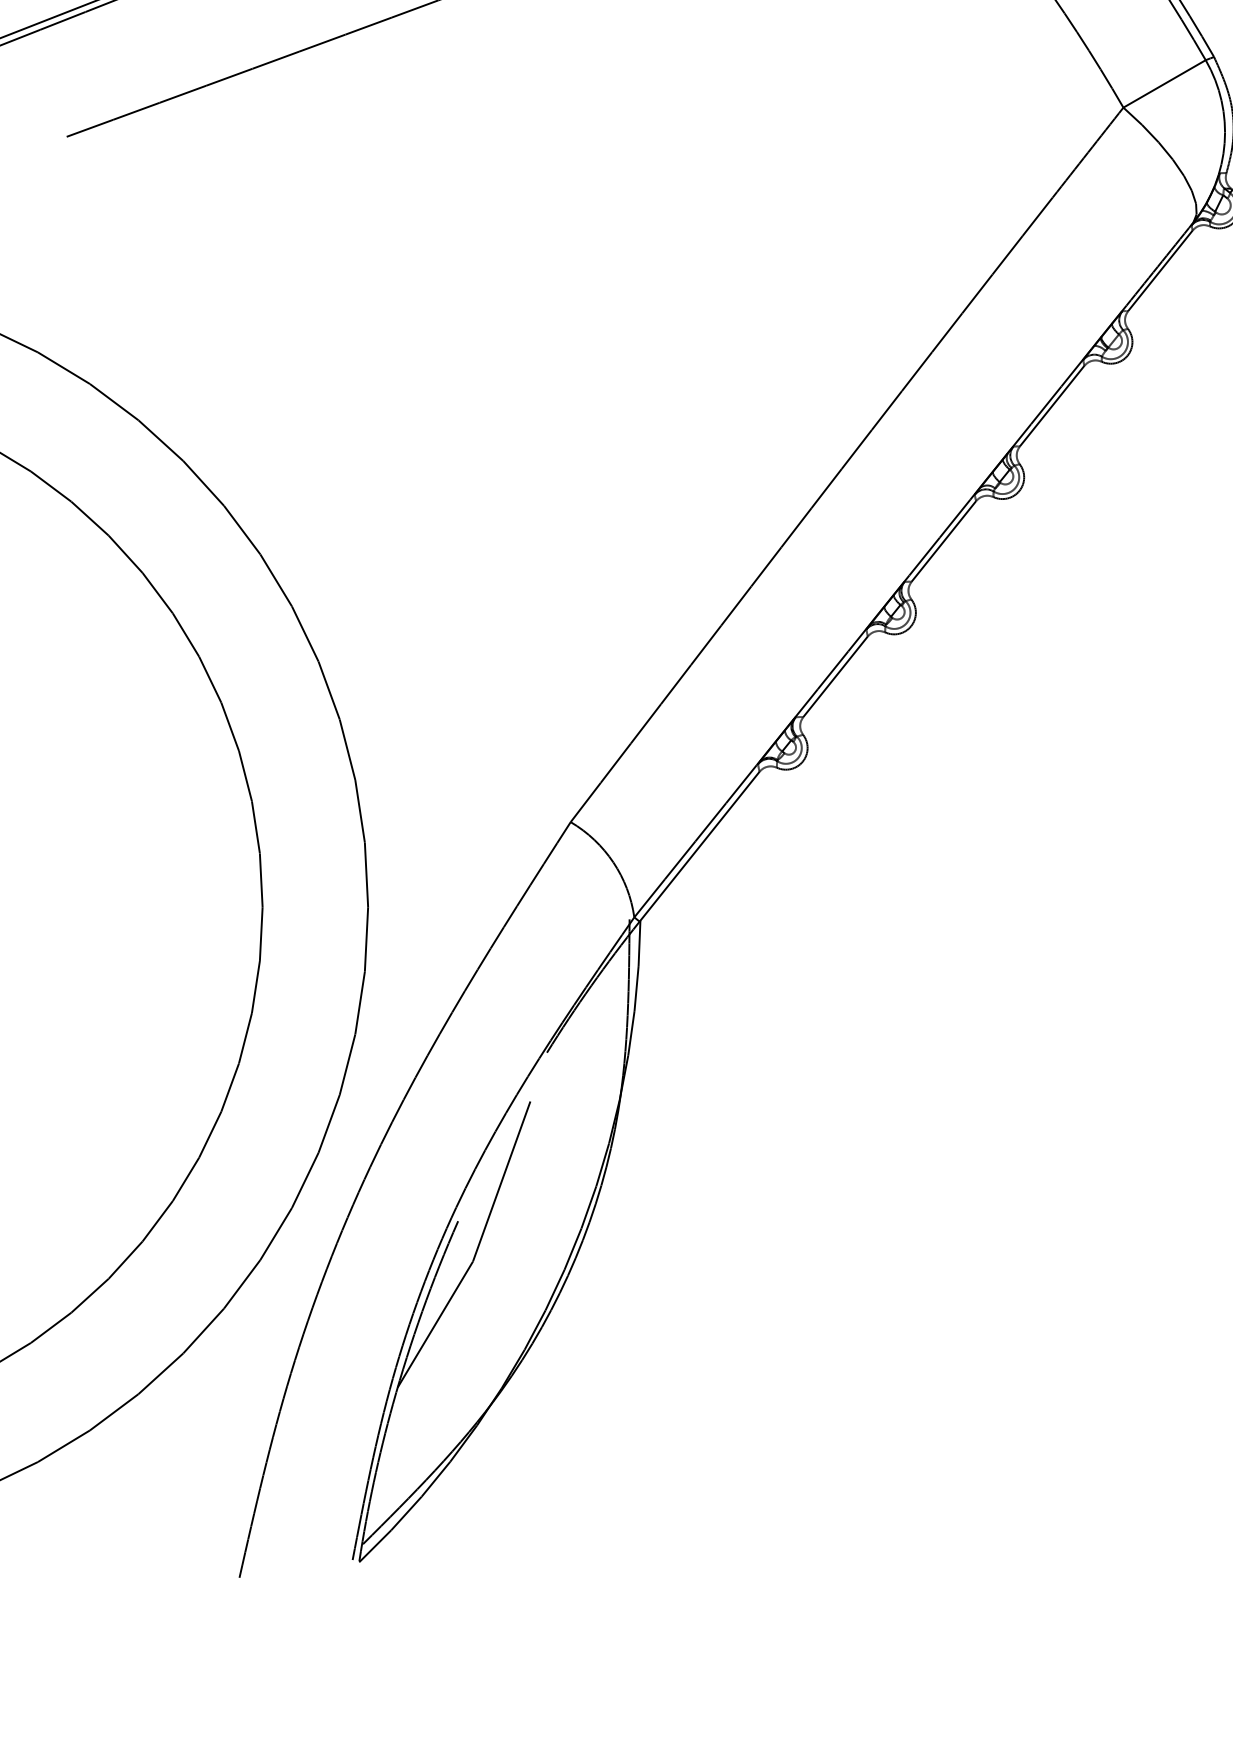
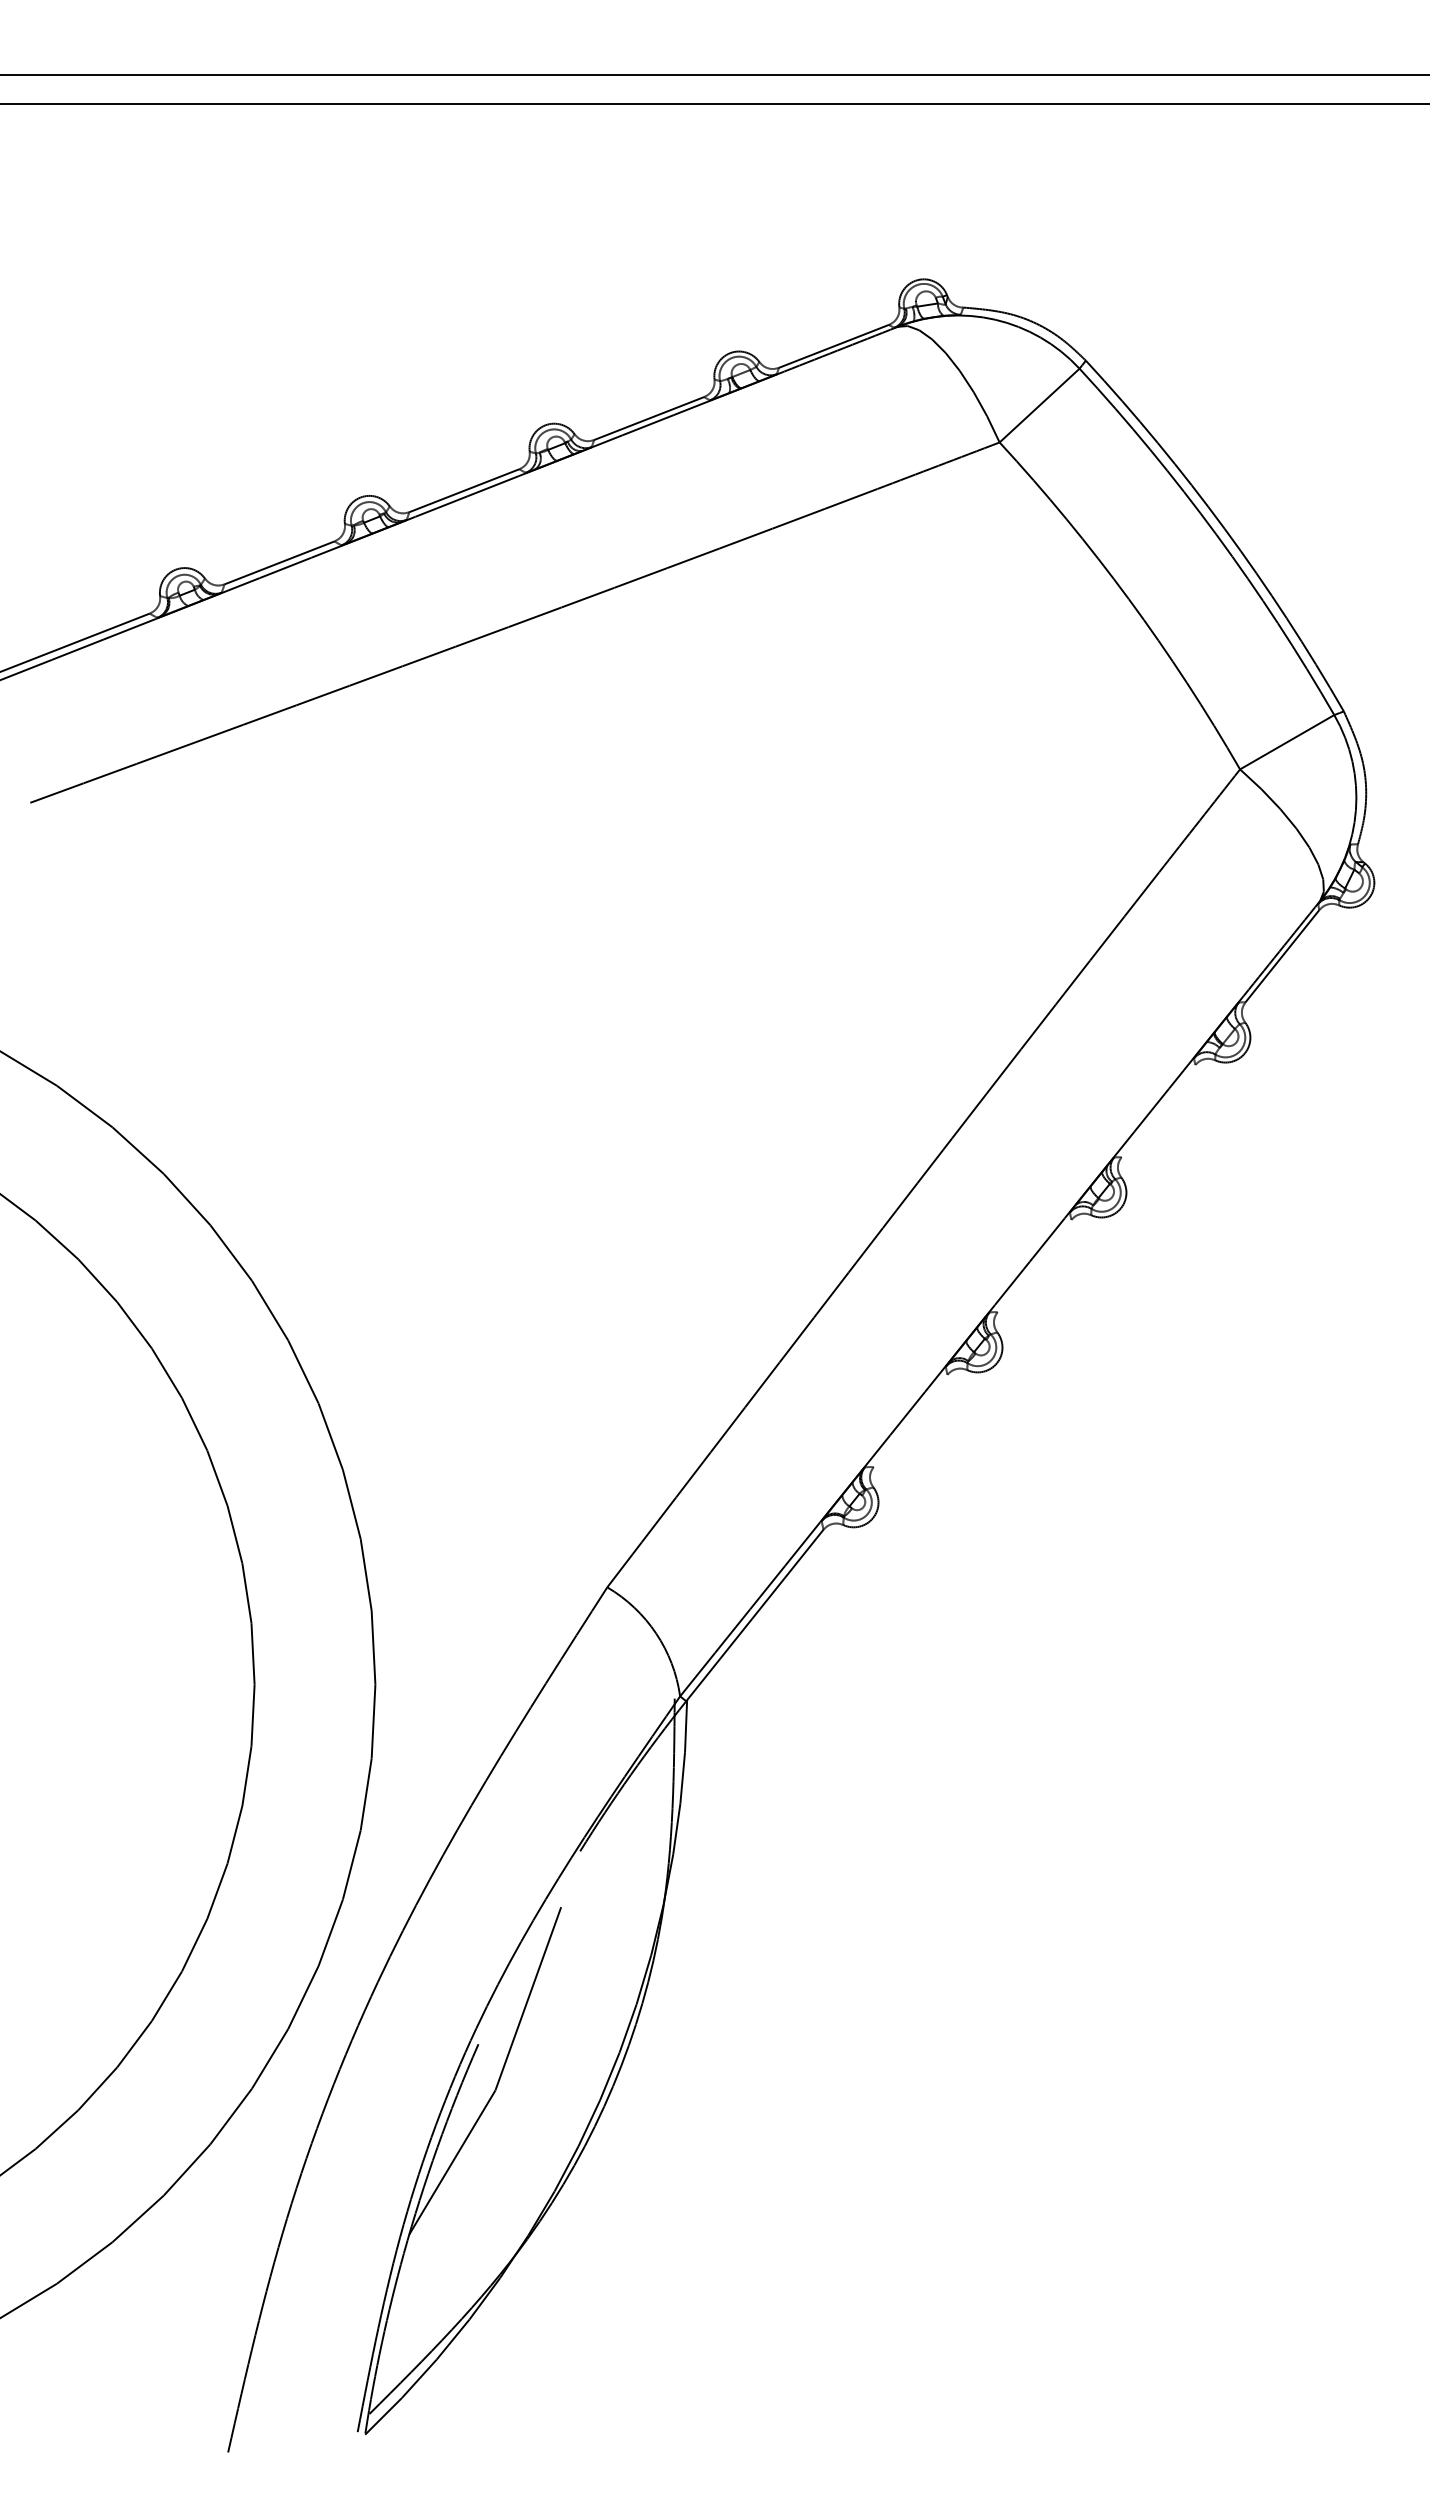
line: (1052, 405) -> (1158, 1110), removed
line: (943, 540) -> (1034, 1265), removed
line: (835, 676) -> (910, 1420), removed

